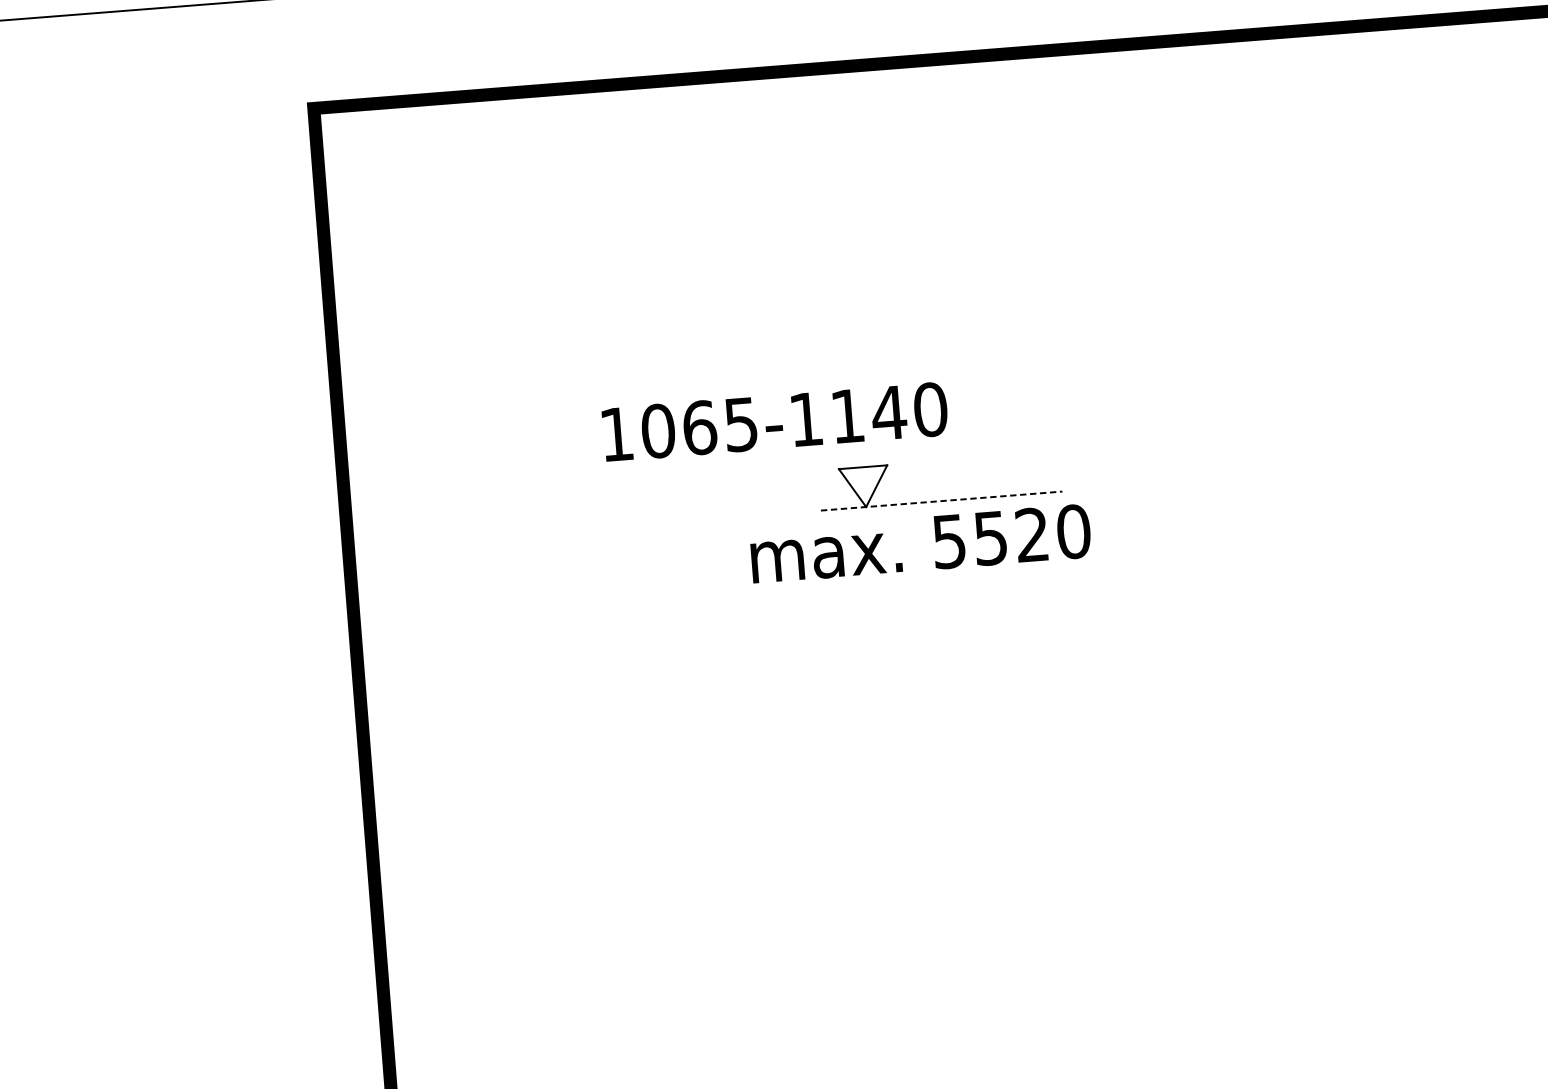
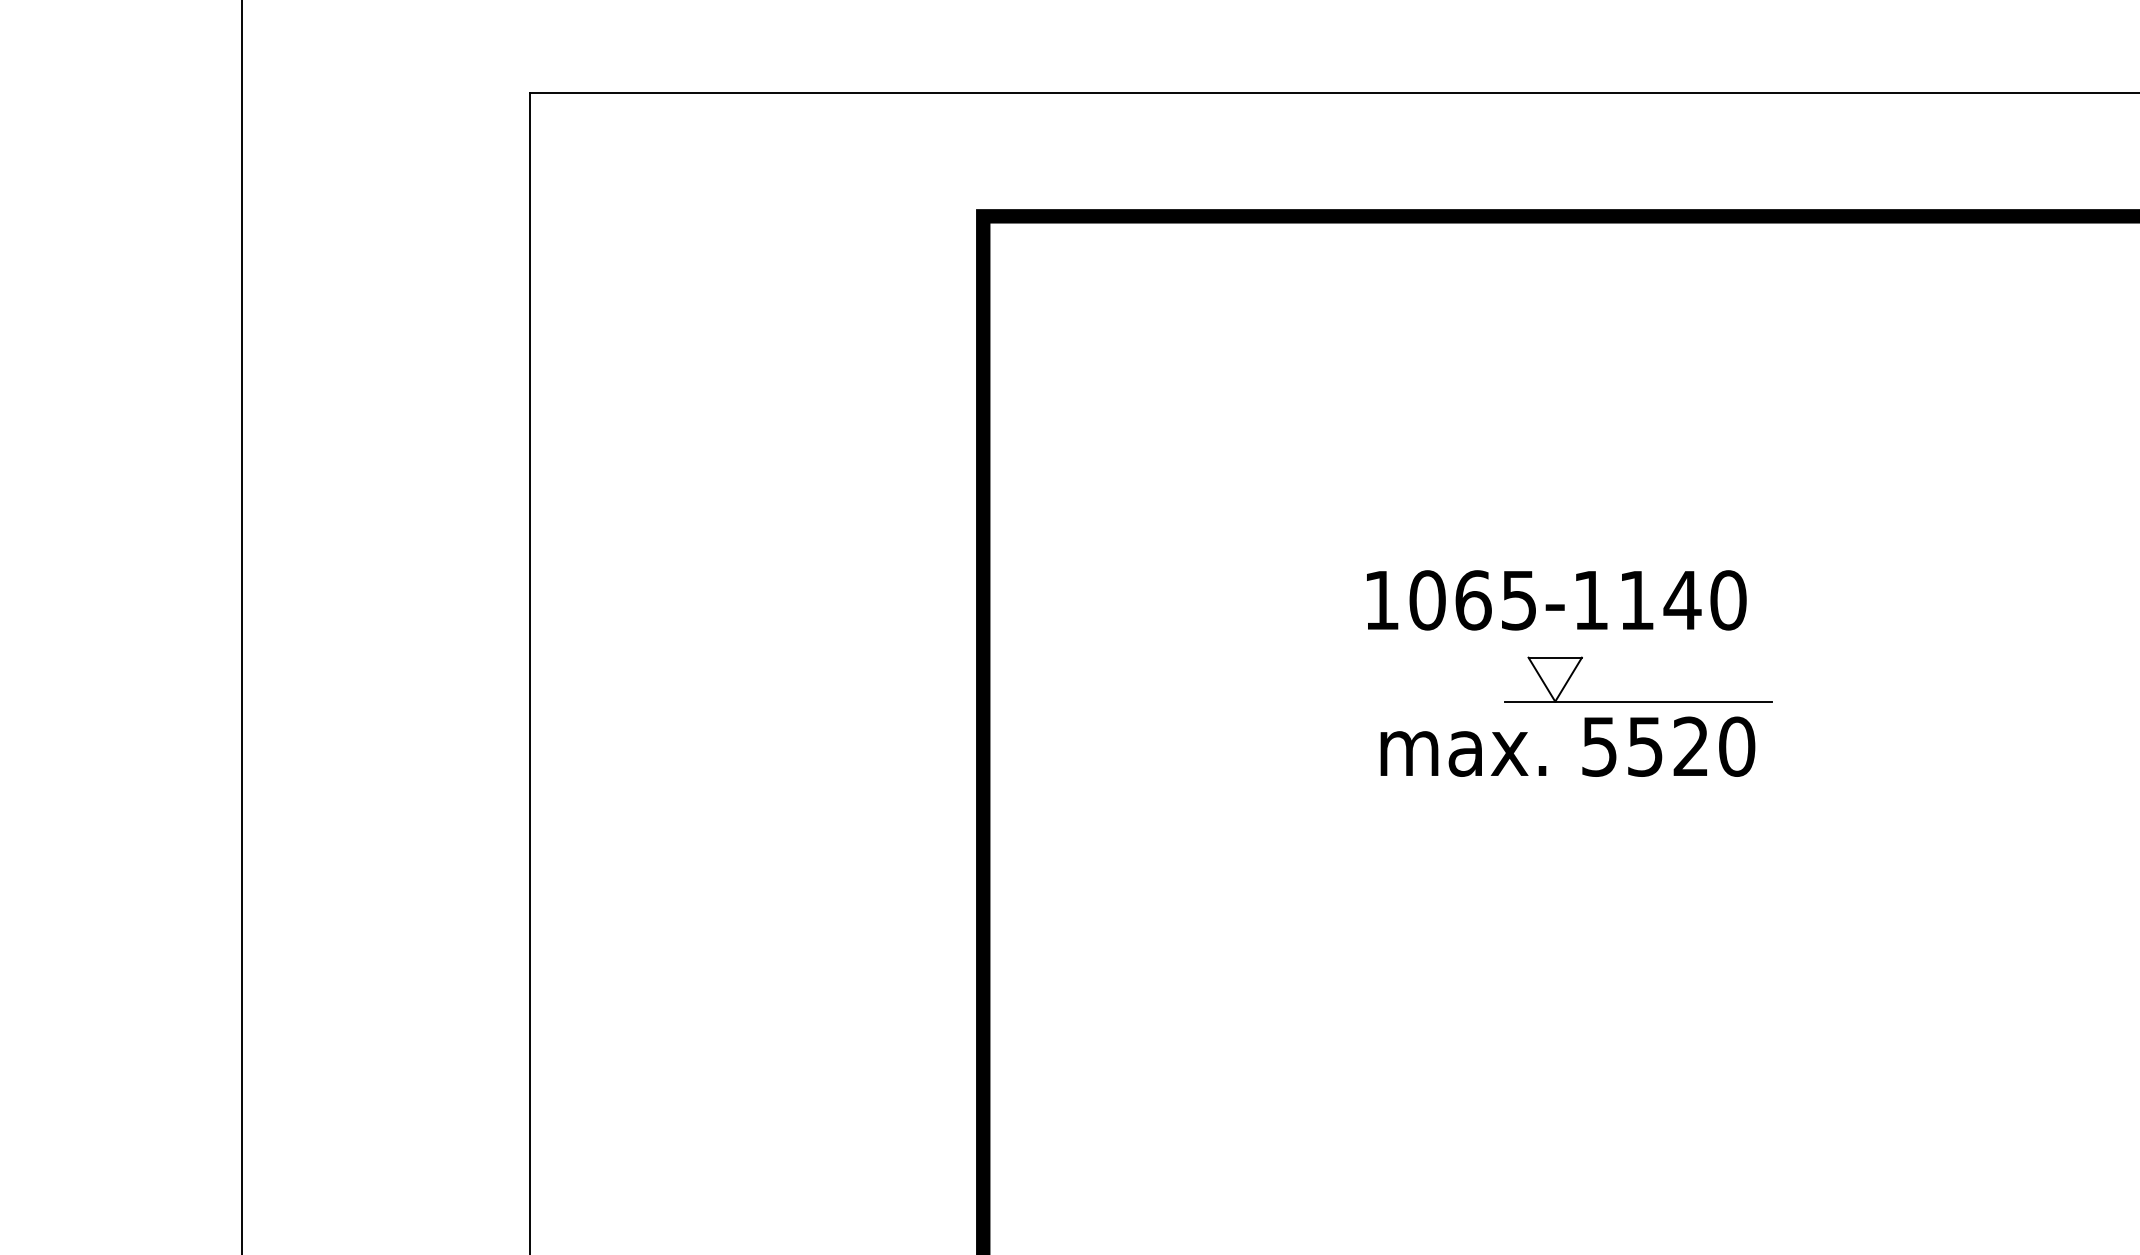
text: (775, 422) -> (1556, 600), moved
line: (942, 500) -> (1639, 701), dashed -> solid
text: (920, 543) -> (1567, 746), moved

